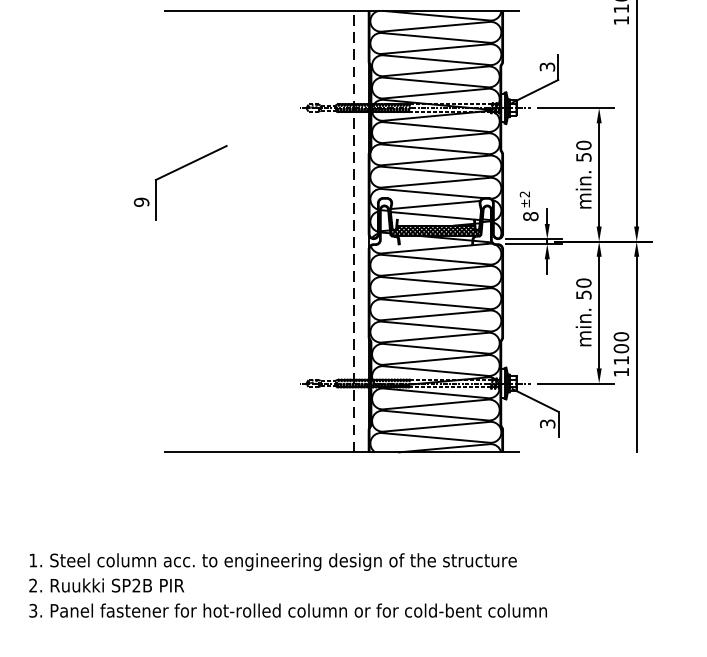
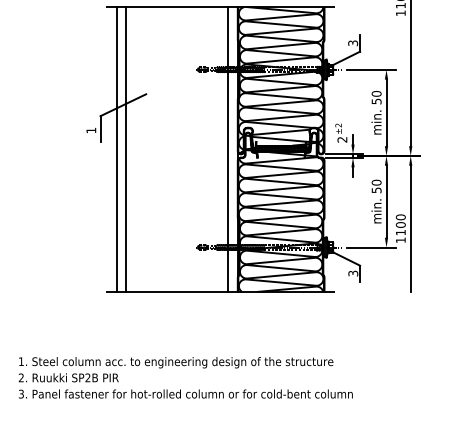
text: (141, 202) -> (91, 130), 9 -> 1
text: (530, 216) -> (342, 139), 8 -> 2
line: (354, 230) -> (228, 148), dashed -> solid
line: (180, 231) -> (116, 149), added
line: (196, 231) -> (126, 149), added

